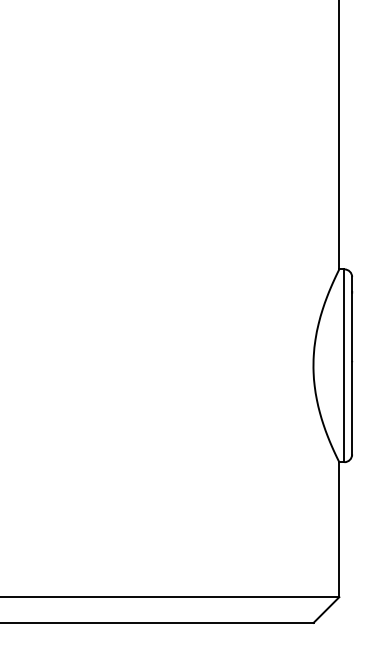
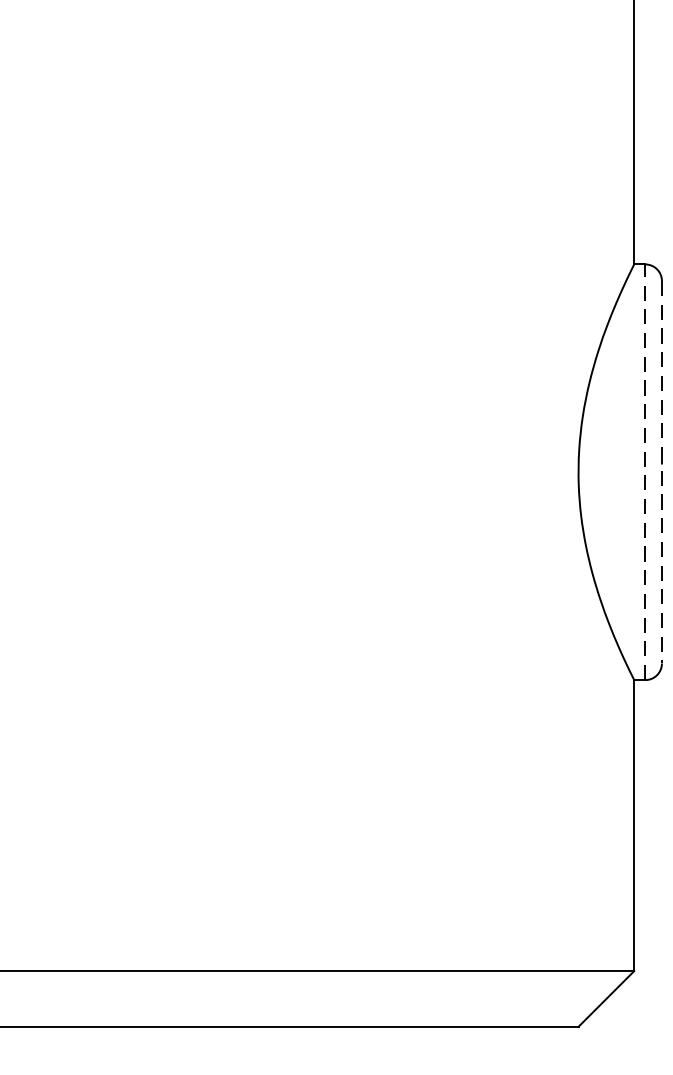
line: (344, 365) -> (645, 471), solid -> dashed
line: (352, 365) -> (662, 471), solid -> dashed

